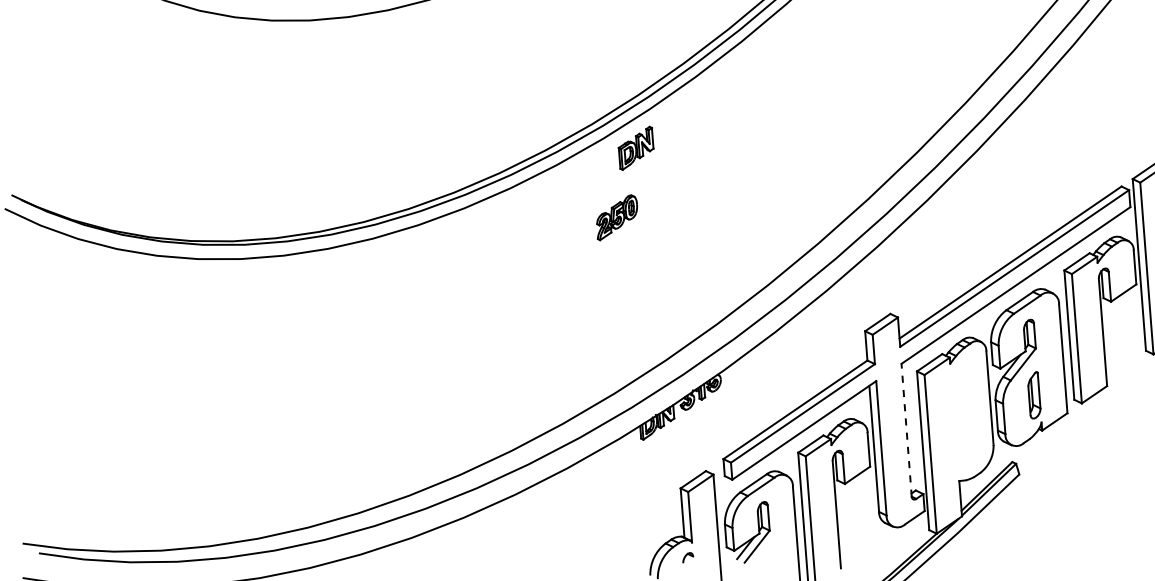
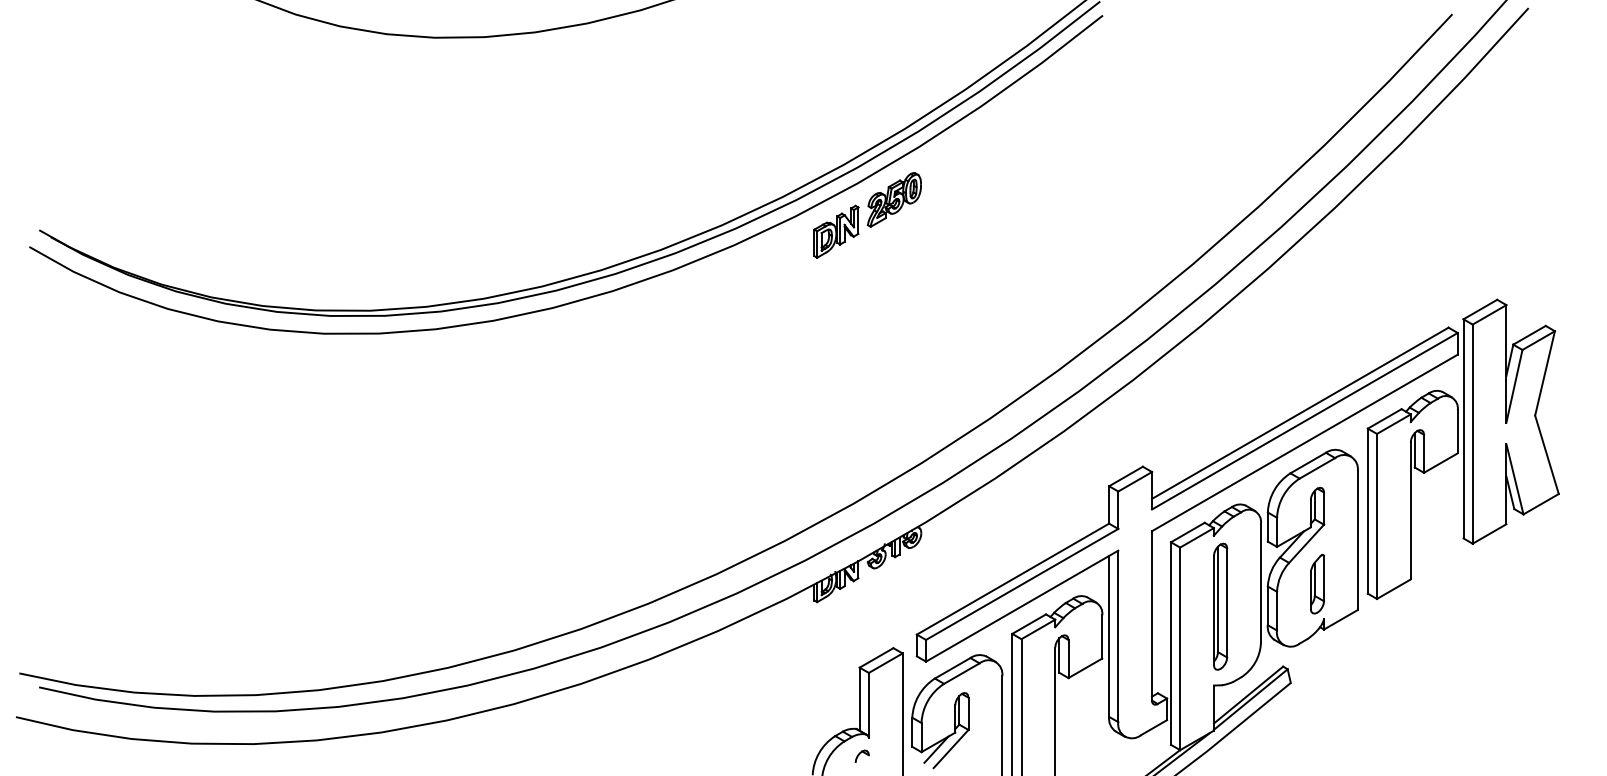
part: (617, 217) -> (894, 199), moved
part: (959, 418) -> (1220, 606), added
line: (906, 429) -> (1152, 615), dashed -> solid

